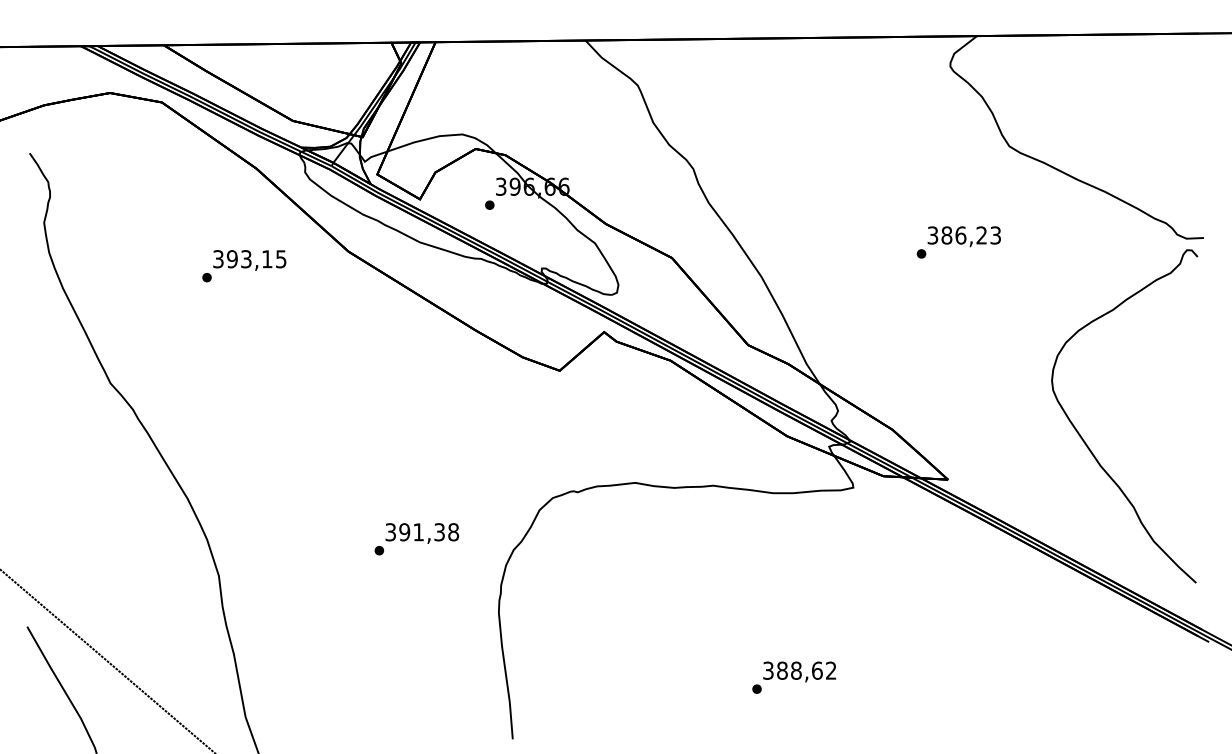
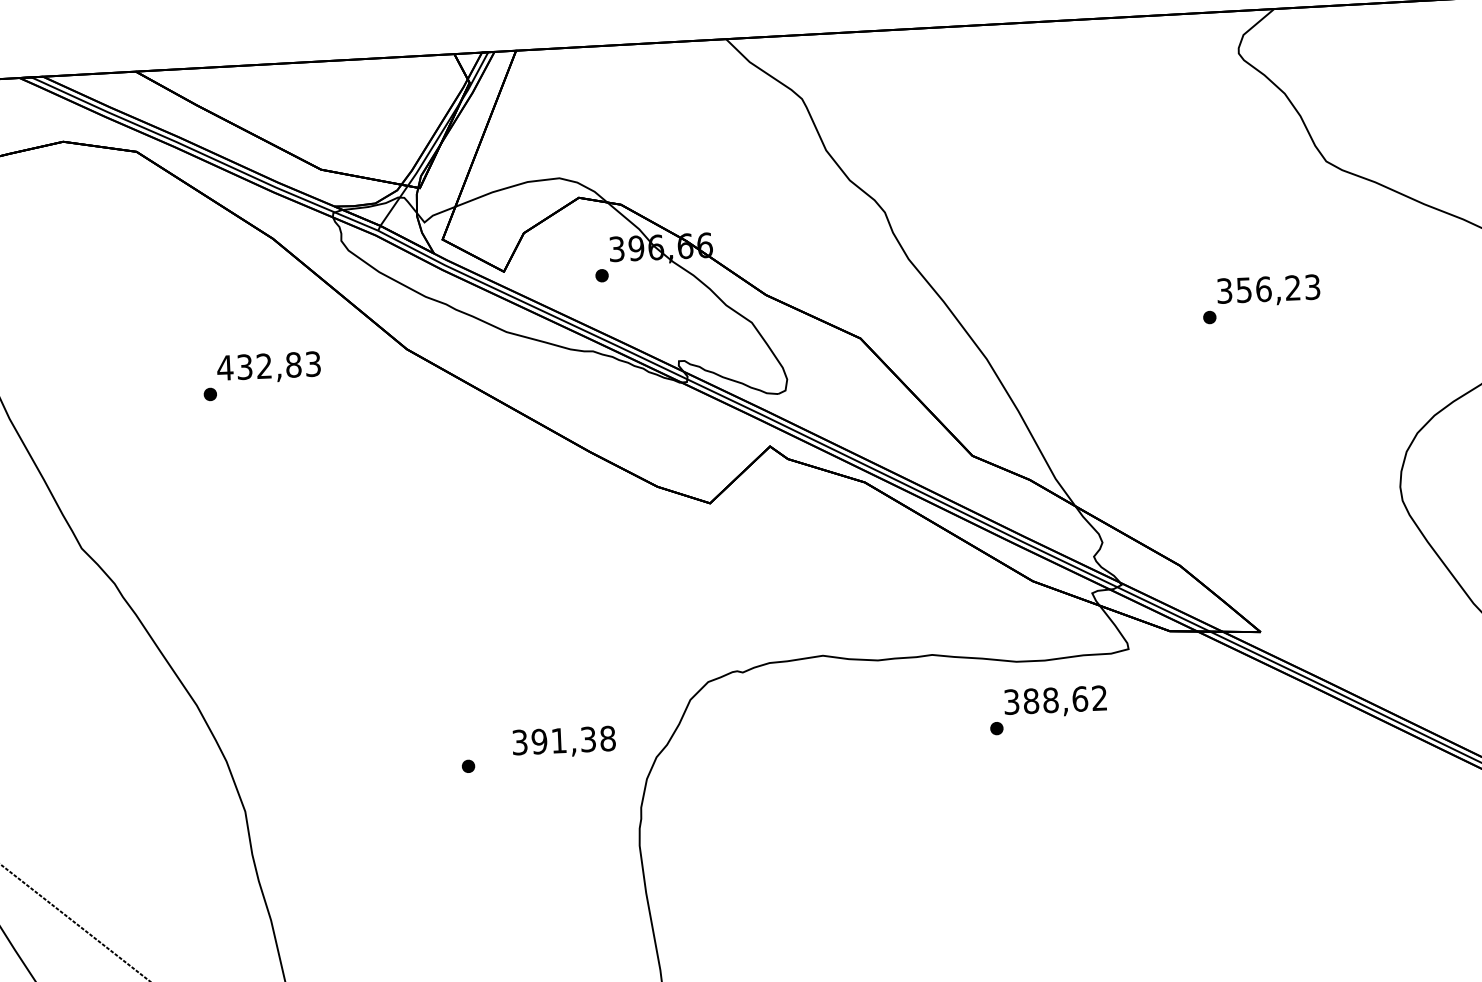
text: (946, 235) -> (1243, 290), 386,23 -> 356,23
text: (249, 259) -> (268, 366), 393,15 -> 432,83
text: (422, 533) -> (564, 742), moved
text: (793, 677) -> (1047, 709), moved

